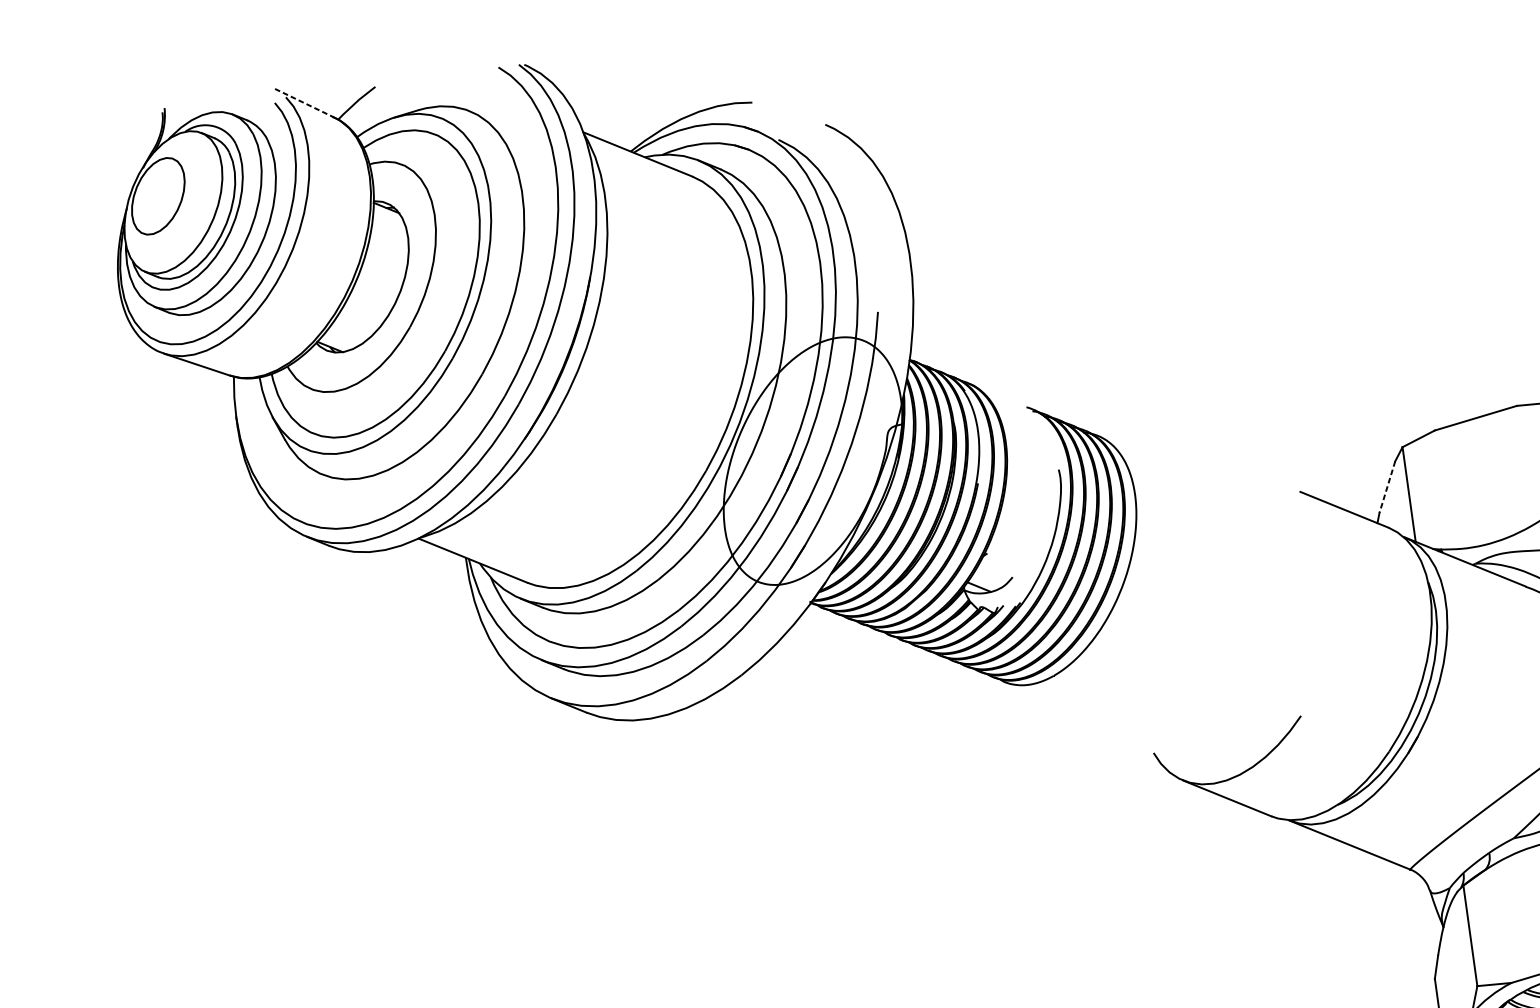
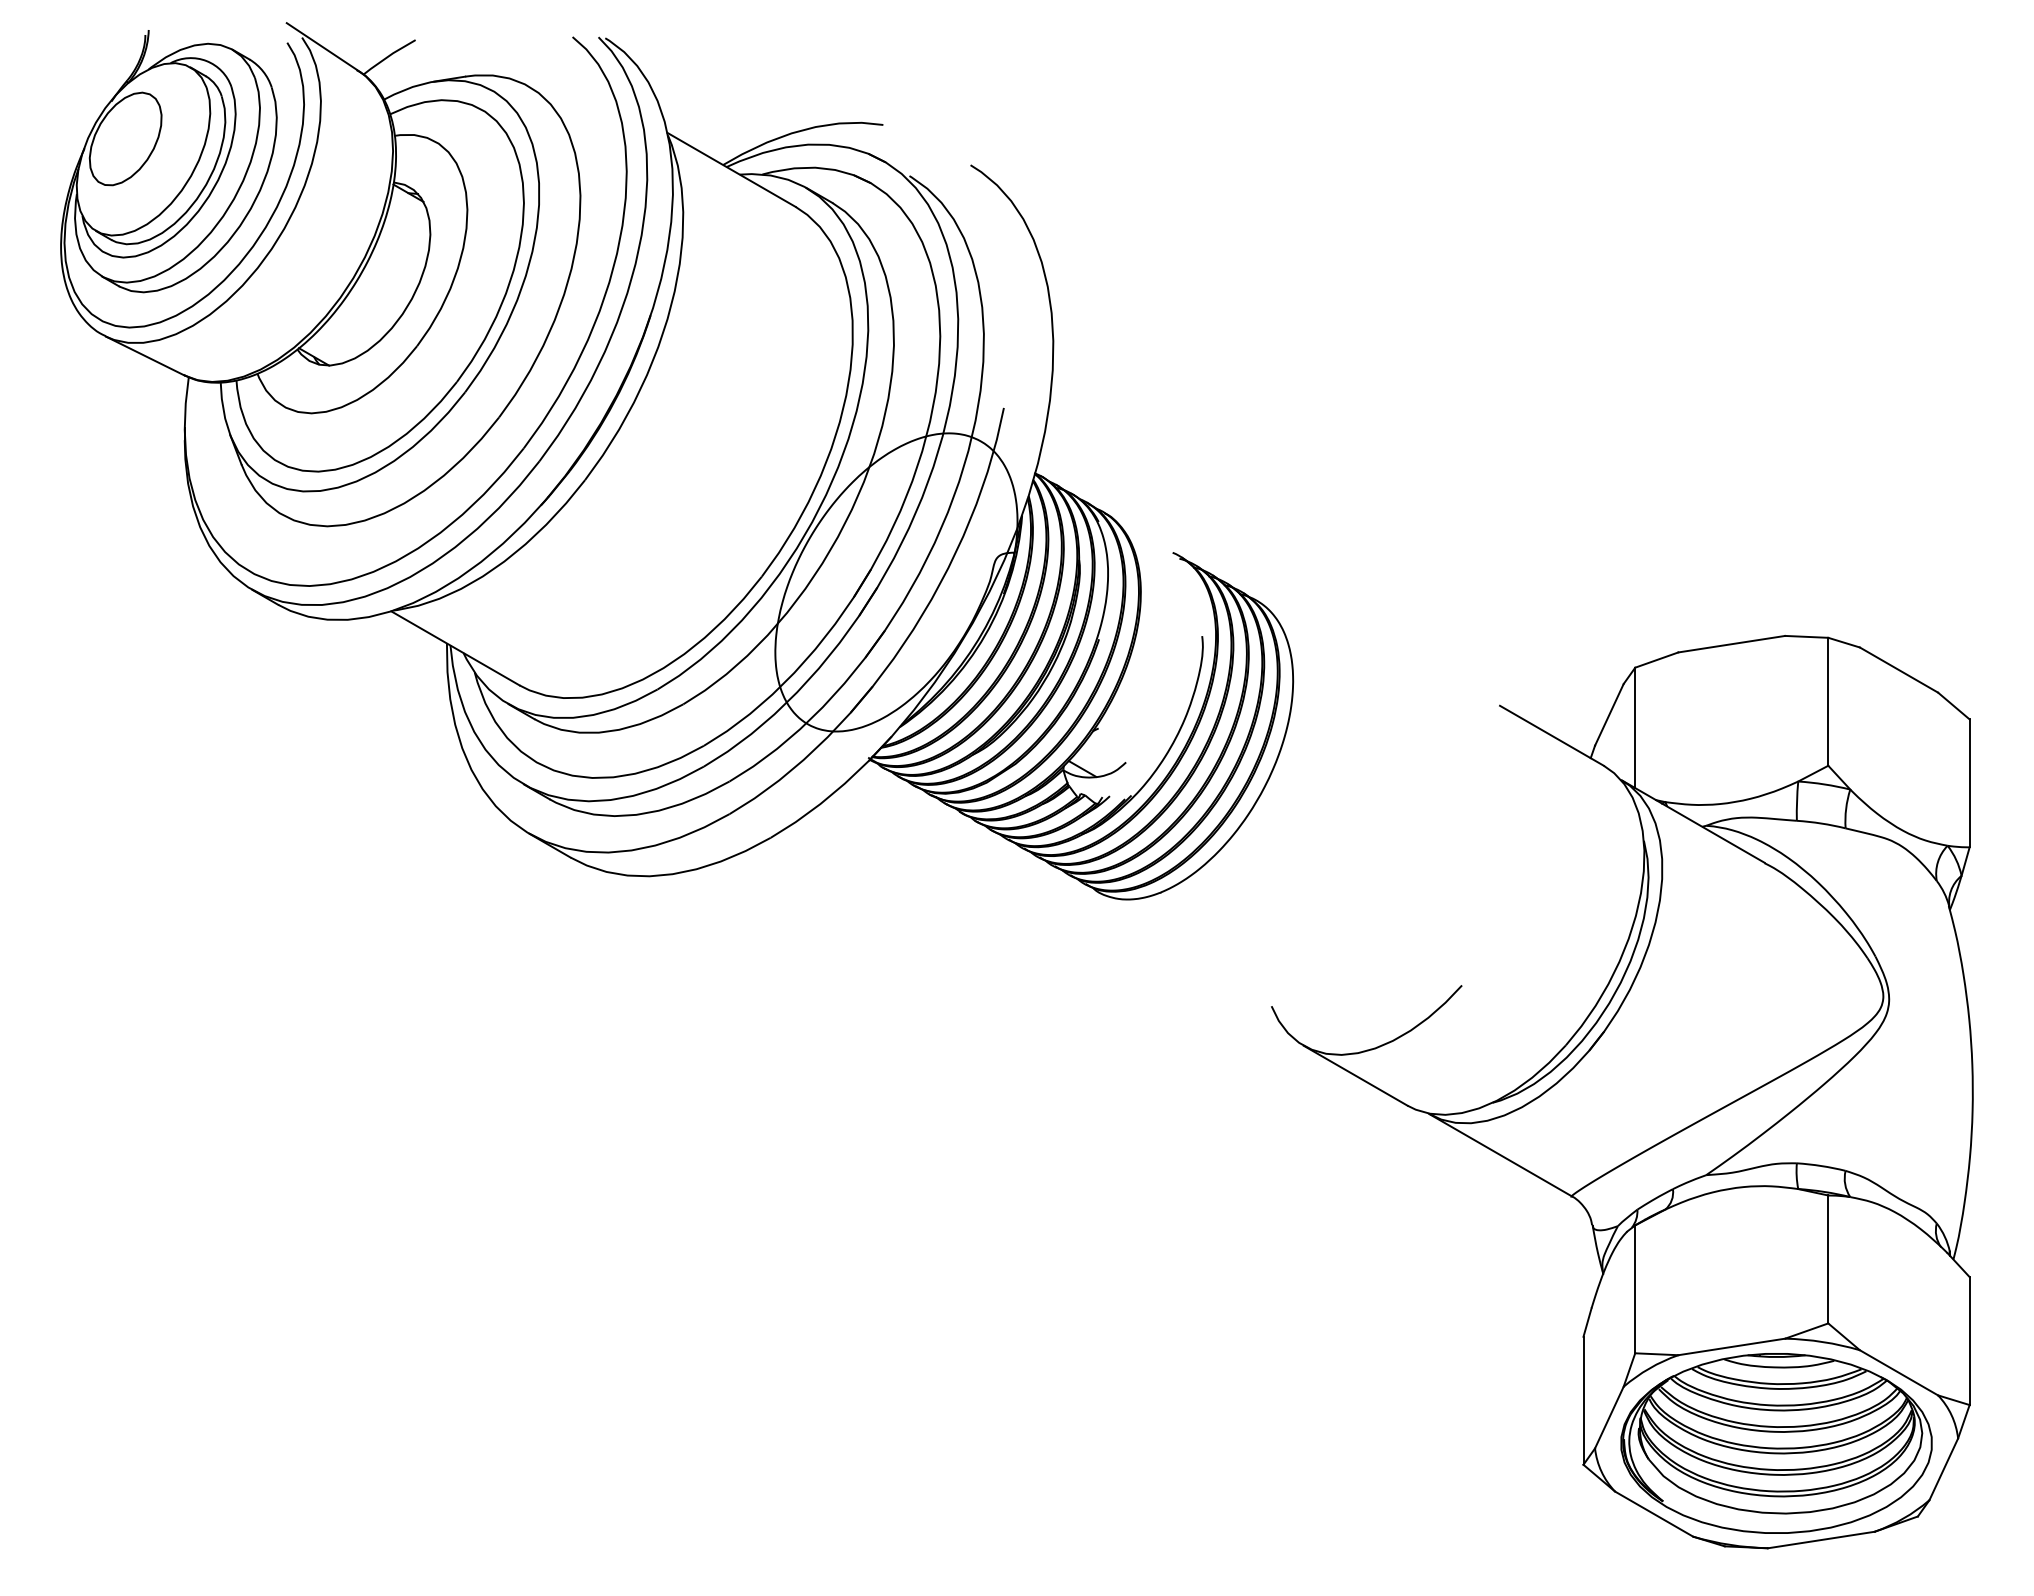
line: (303, 102) -> (323, 47), dashed -> solid
line: (1387, 486) -> (1609, 714), dashed -> solid

